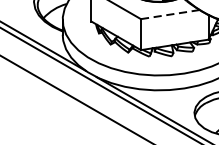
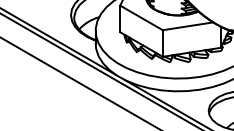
line: (170, 14) -> (188, 26), dashed -> solid

